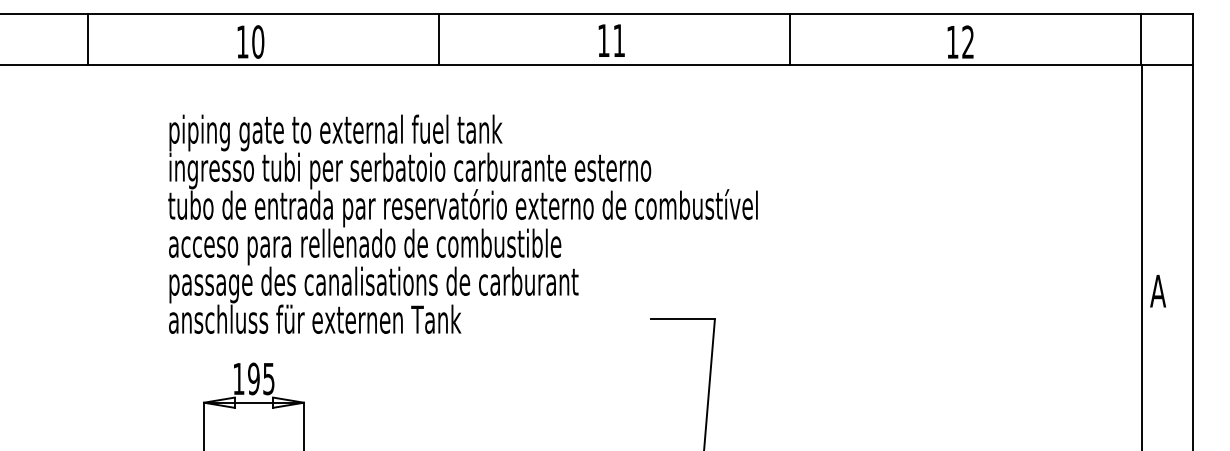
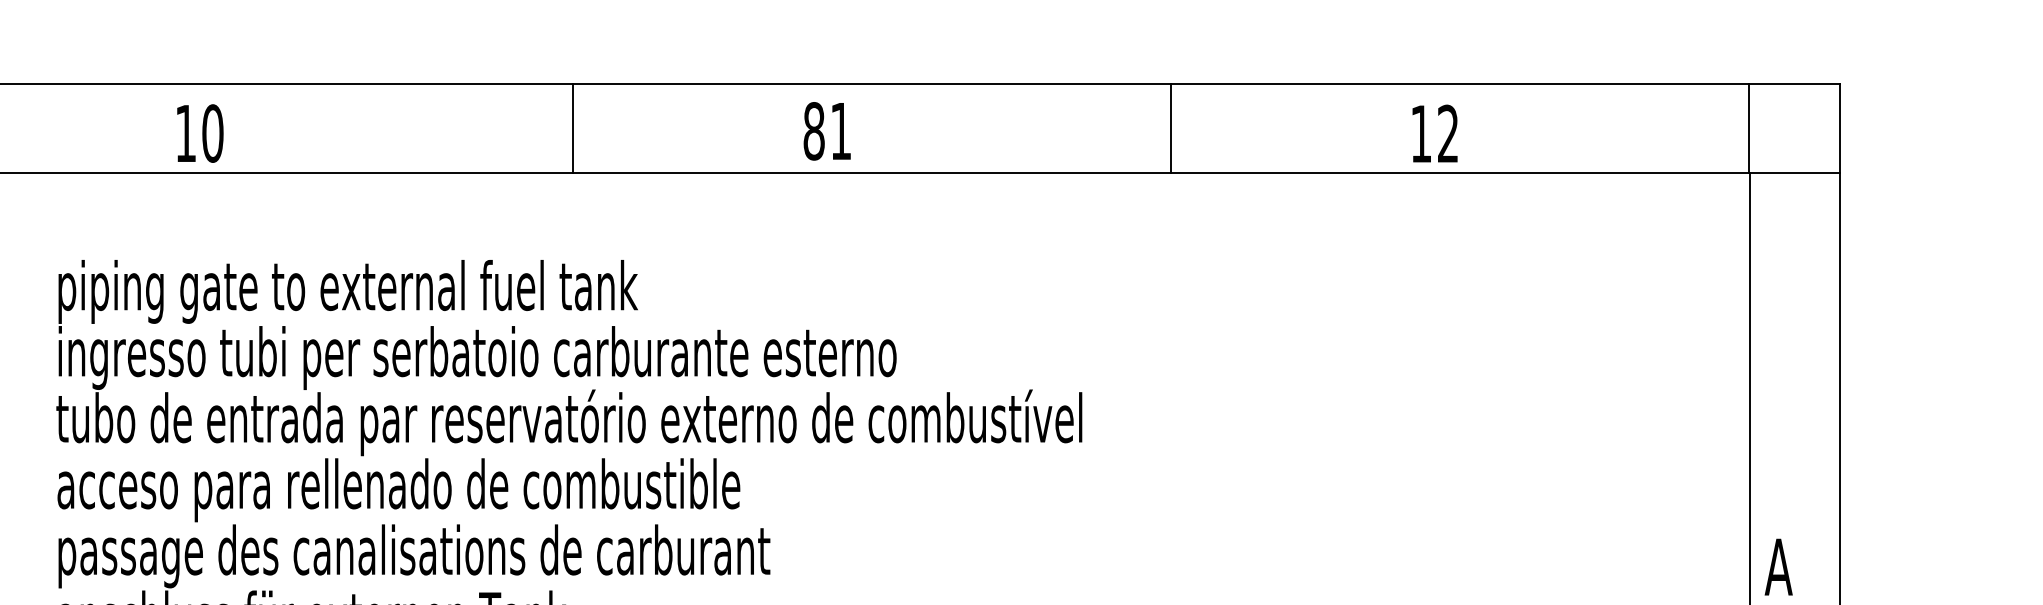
line: (439, 38) -> (573, 127), moved
line: (790, 38) -> (1172, 127), moved
text: (603, 40) -> (813, 130), 11 -> 81

